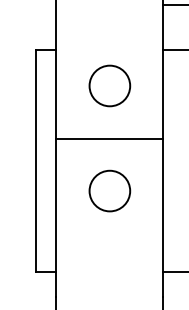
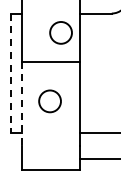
circle: (108, 85) -> (60, 32), moved
line: (36, 161) -> (11, 73), solid -> dashed
circle: (108, 191) -> (49, 101), moved
line: (56, 219) -> (22, 104), solid -> dashed

